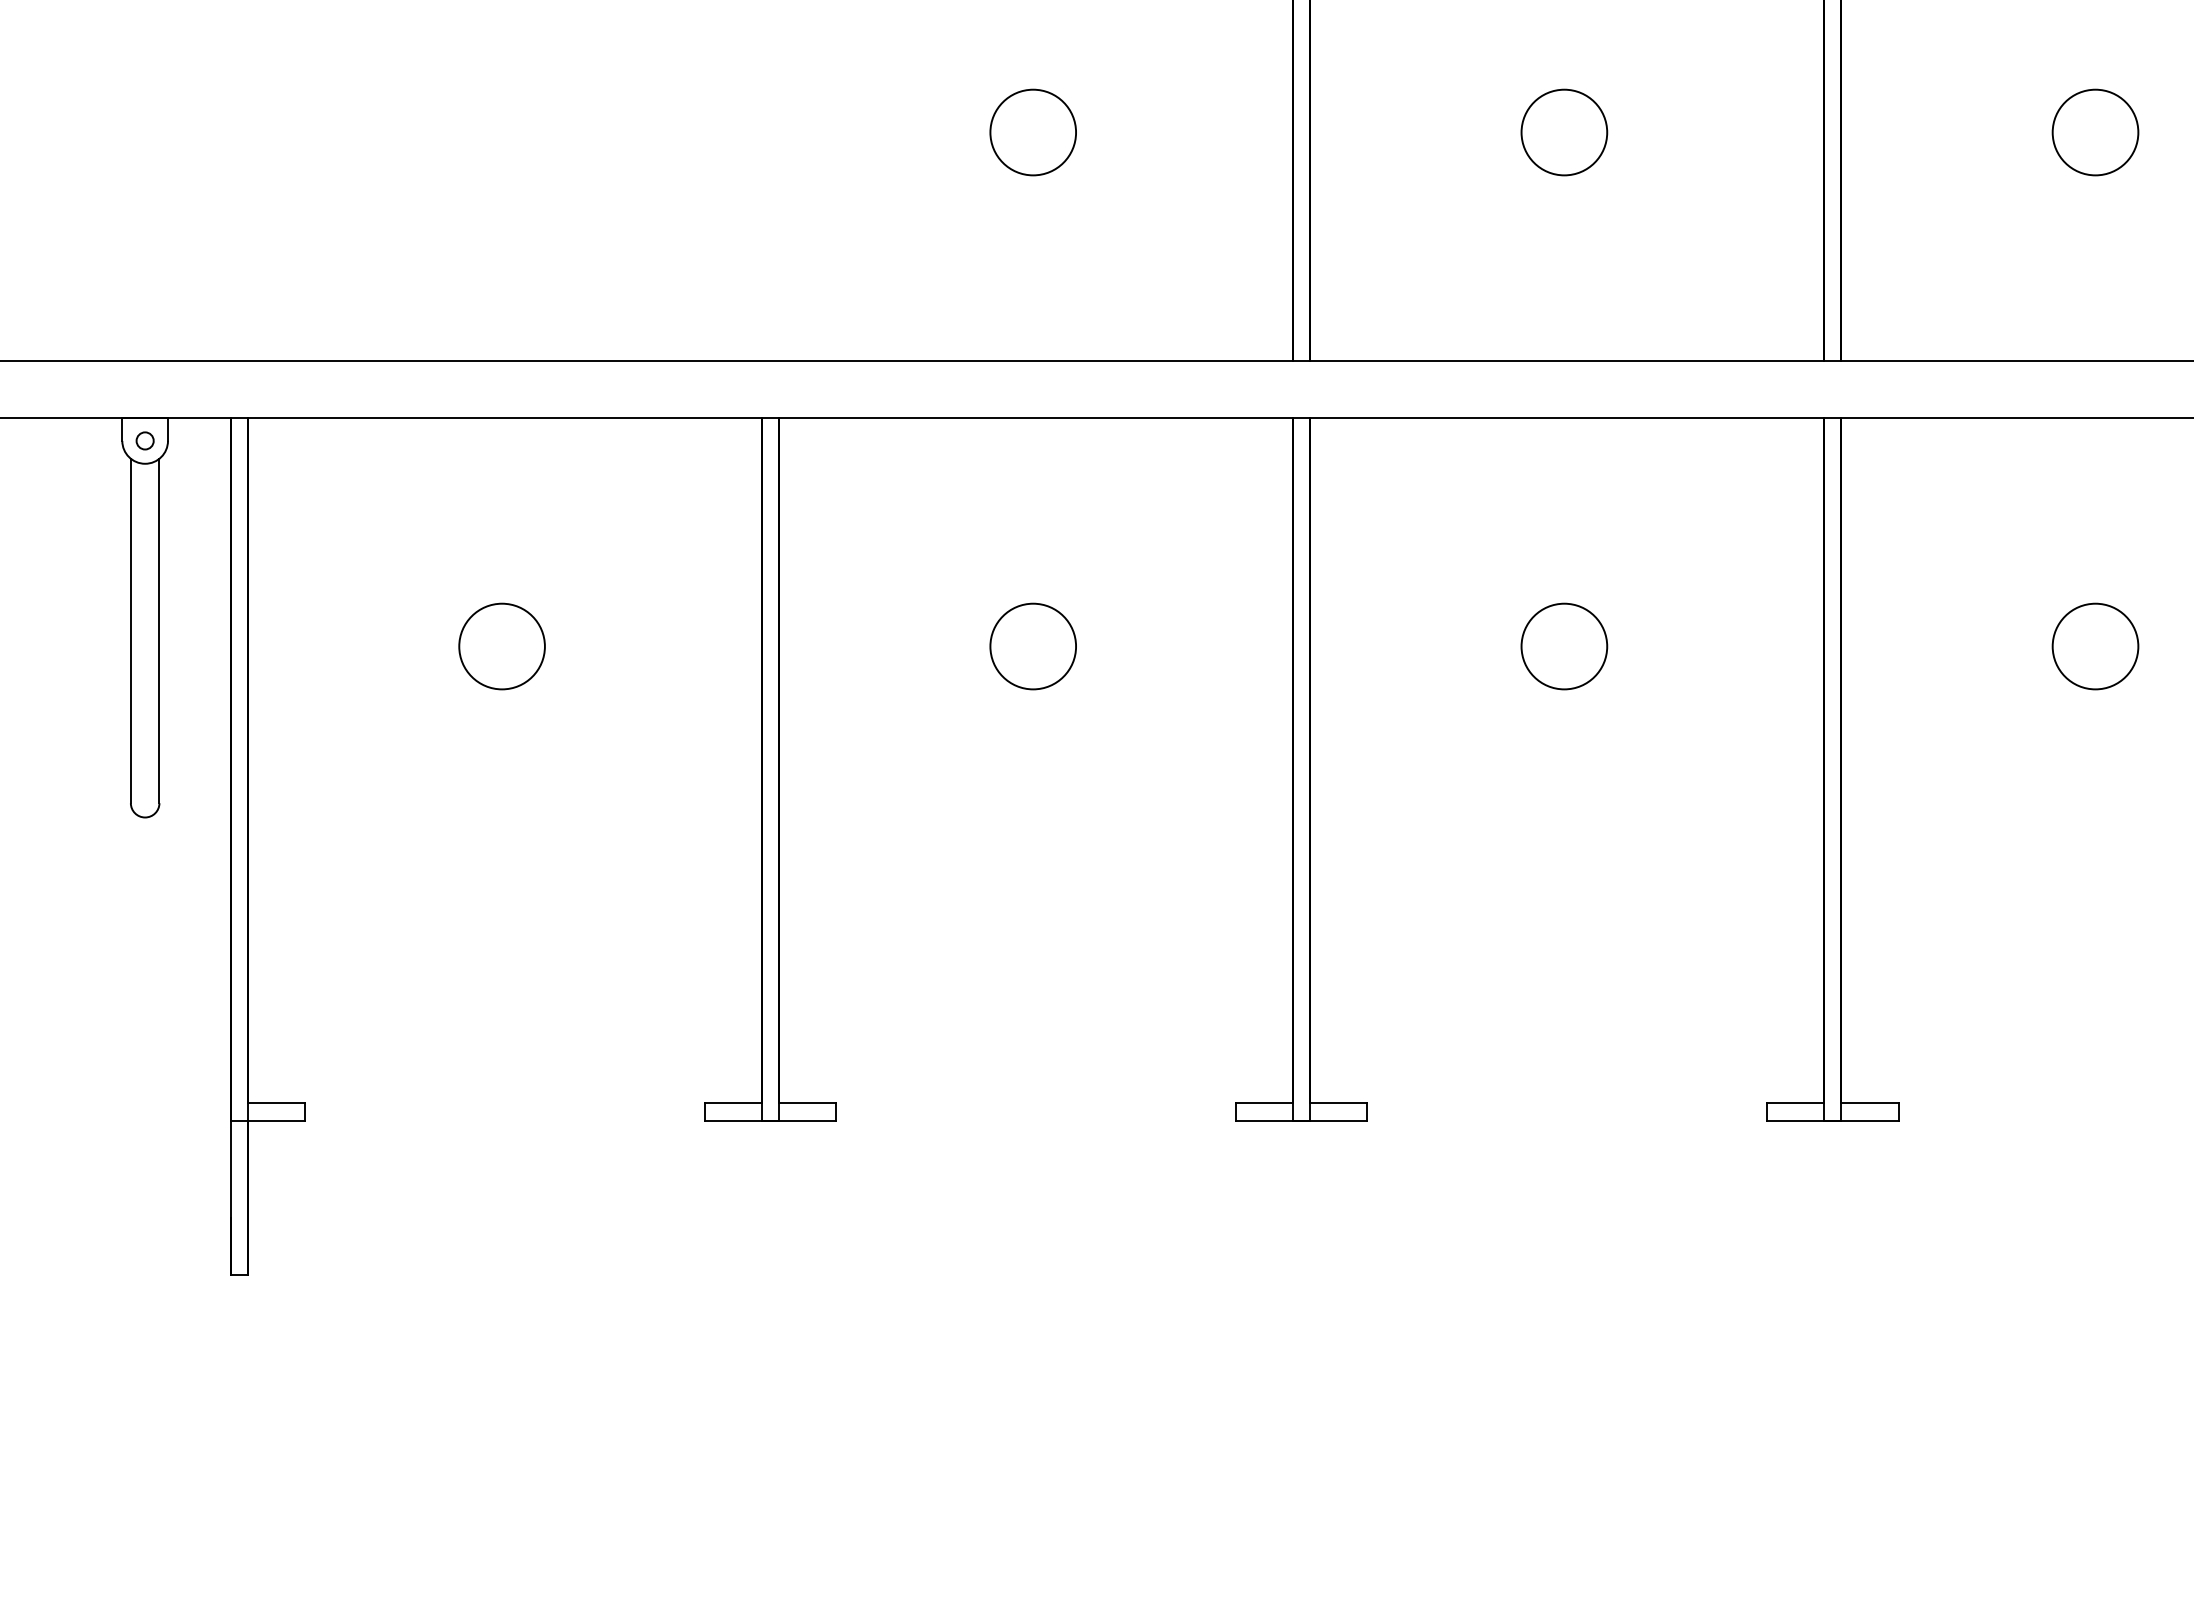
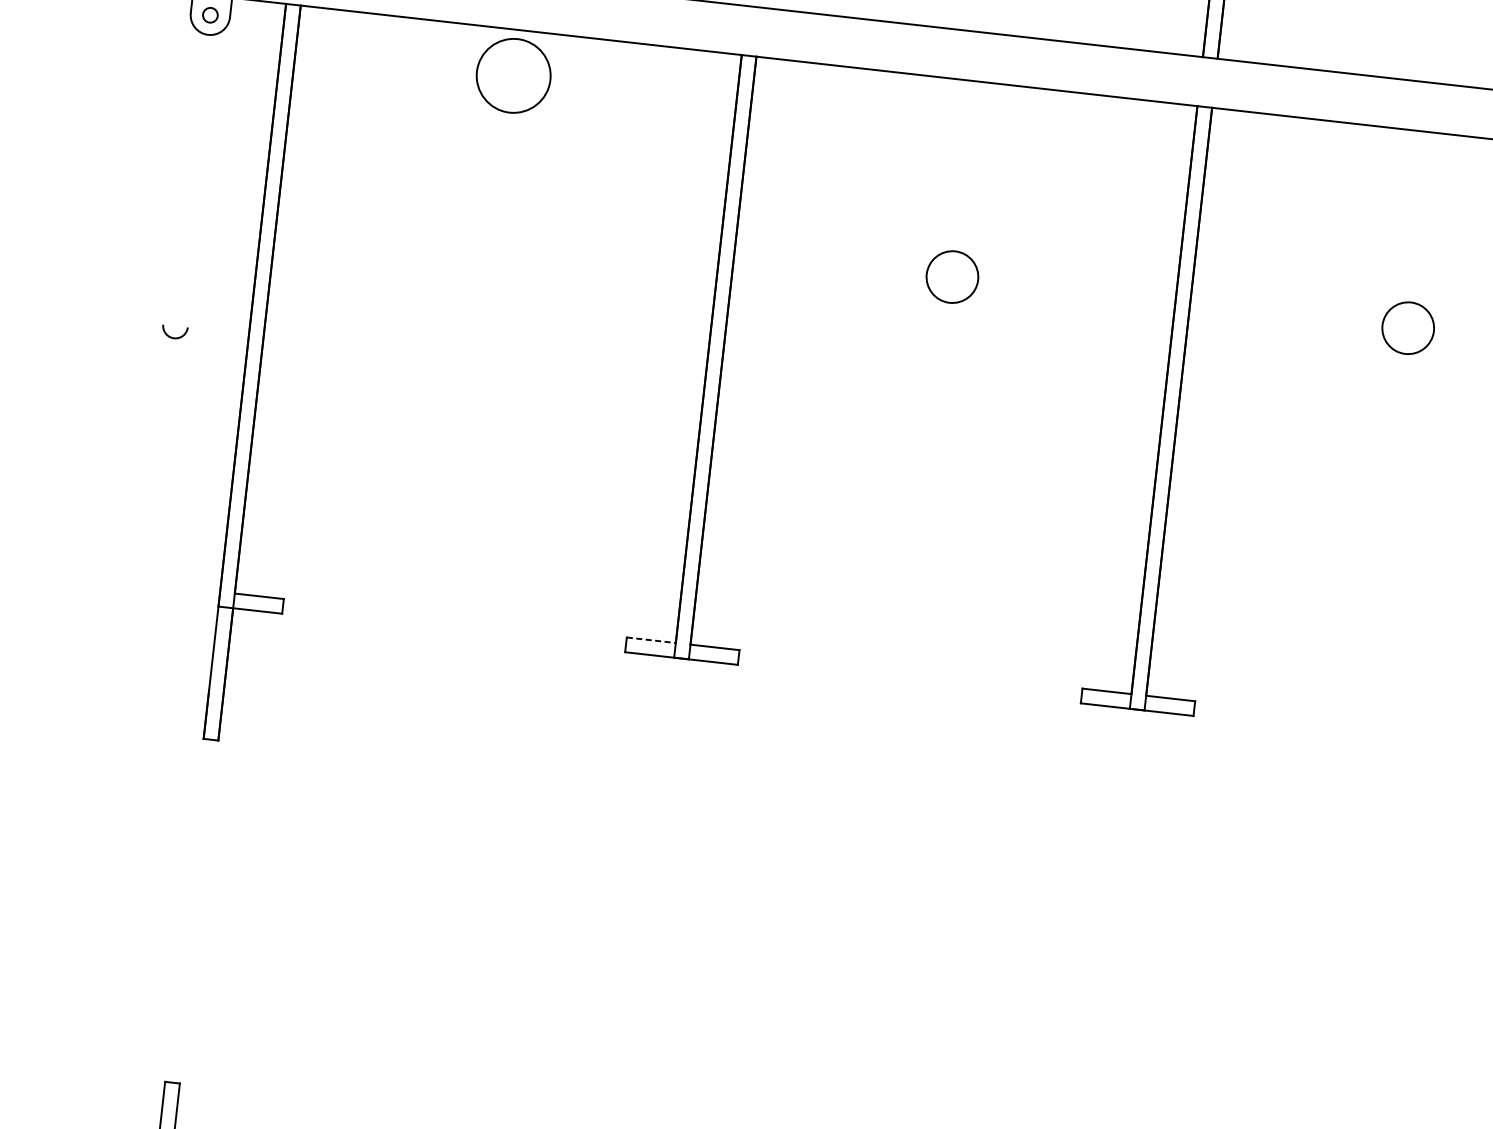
line: (130, 630) -> (179, 176), removed
line: (159, 630) -> (204, 179), removed
circle: (501, 646) -> (513, 75), moved
circle: (1032, 646) -> (951, 277), size x0.7
circle: (1564, 646) -> (1408, 328), size x0.7
line: (733, 1103) -> (651, 640), solid -> dashed

